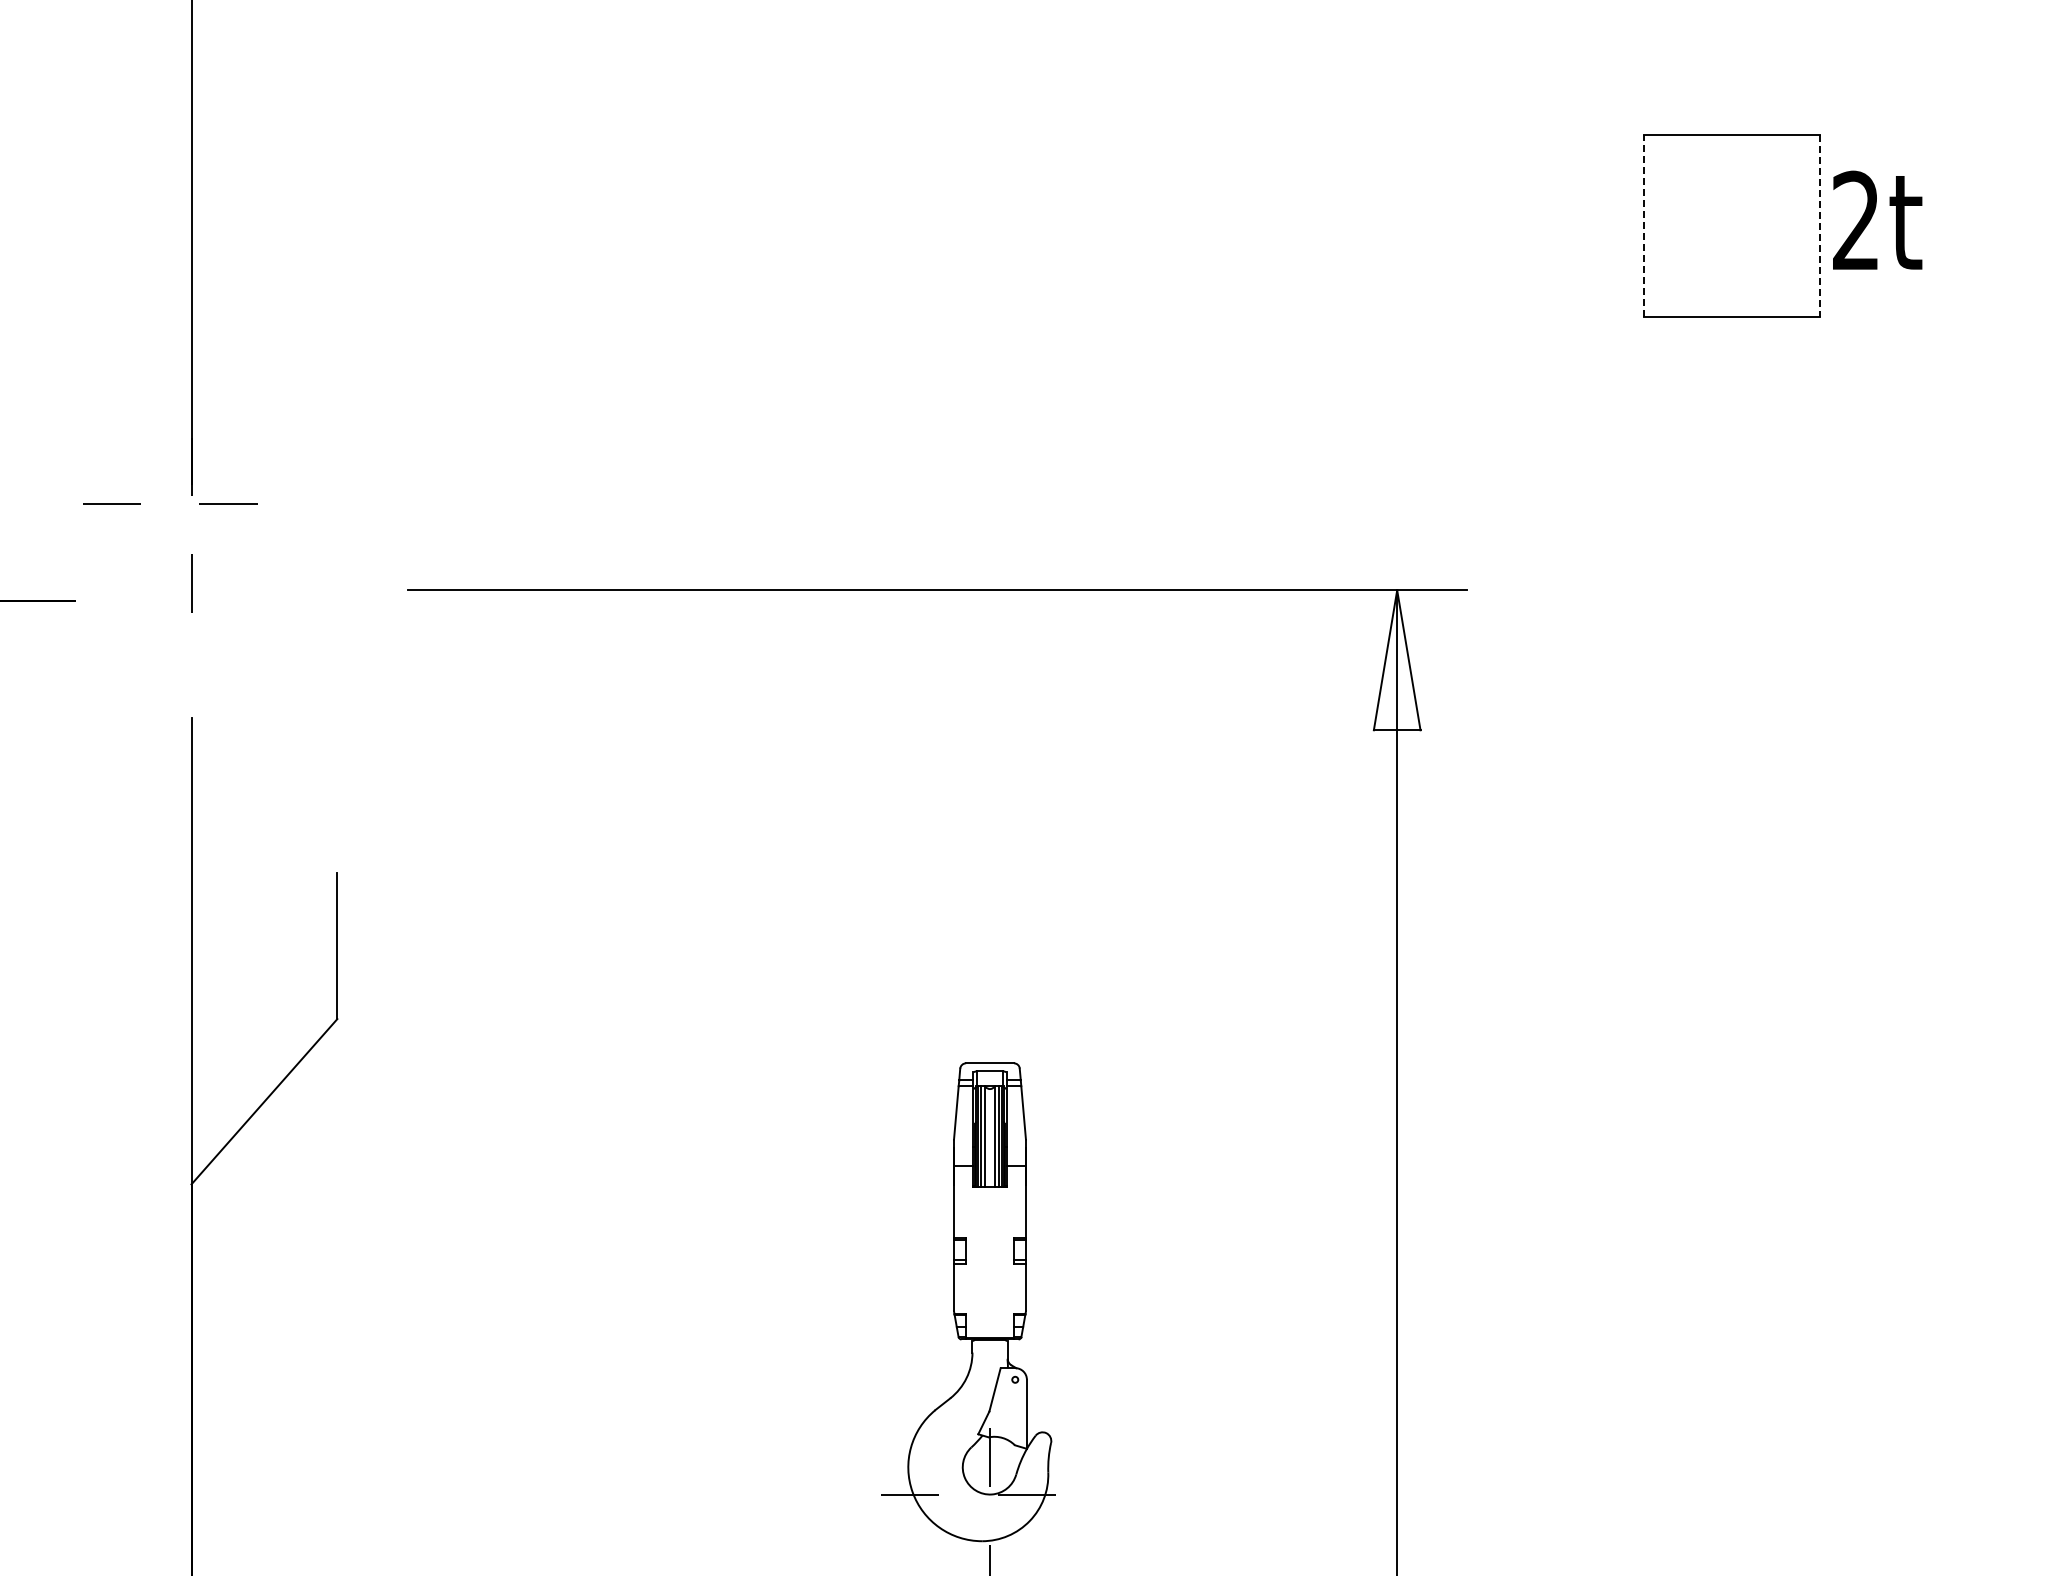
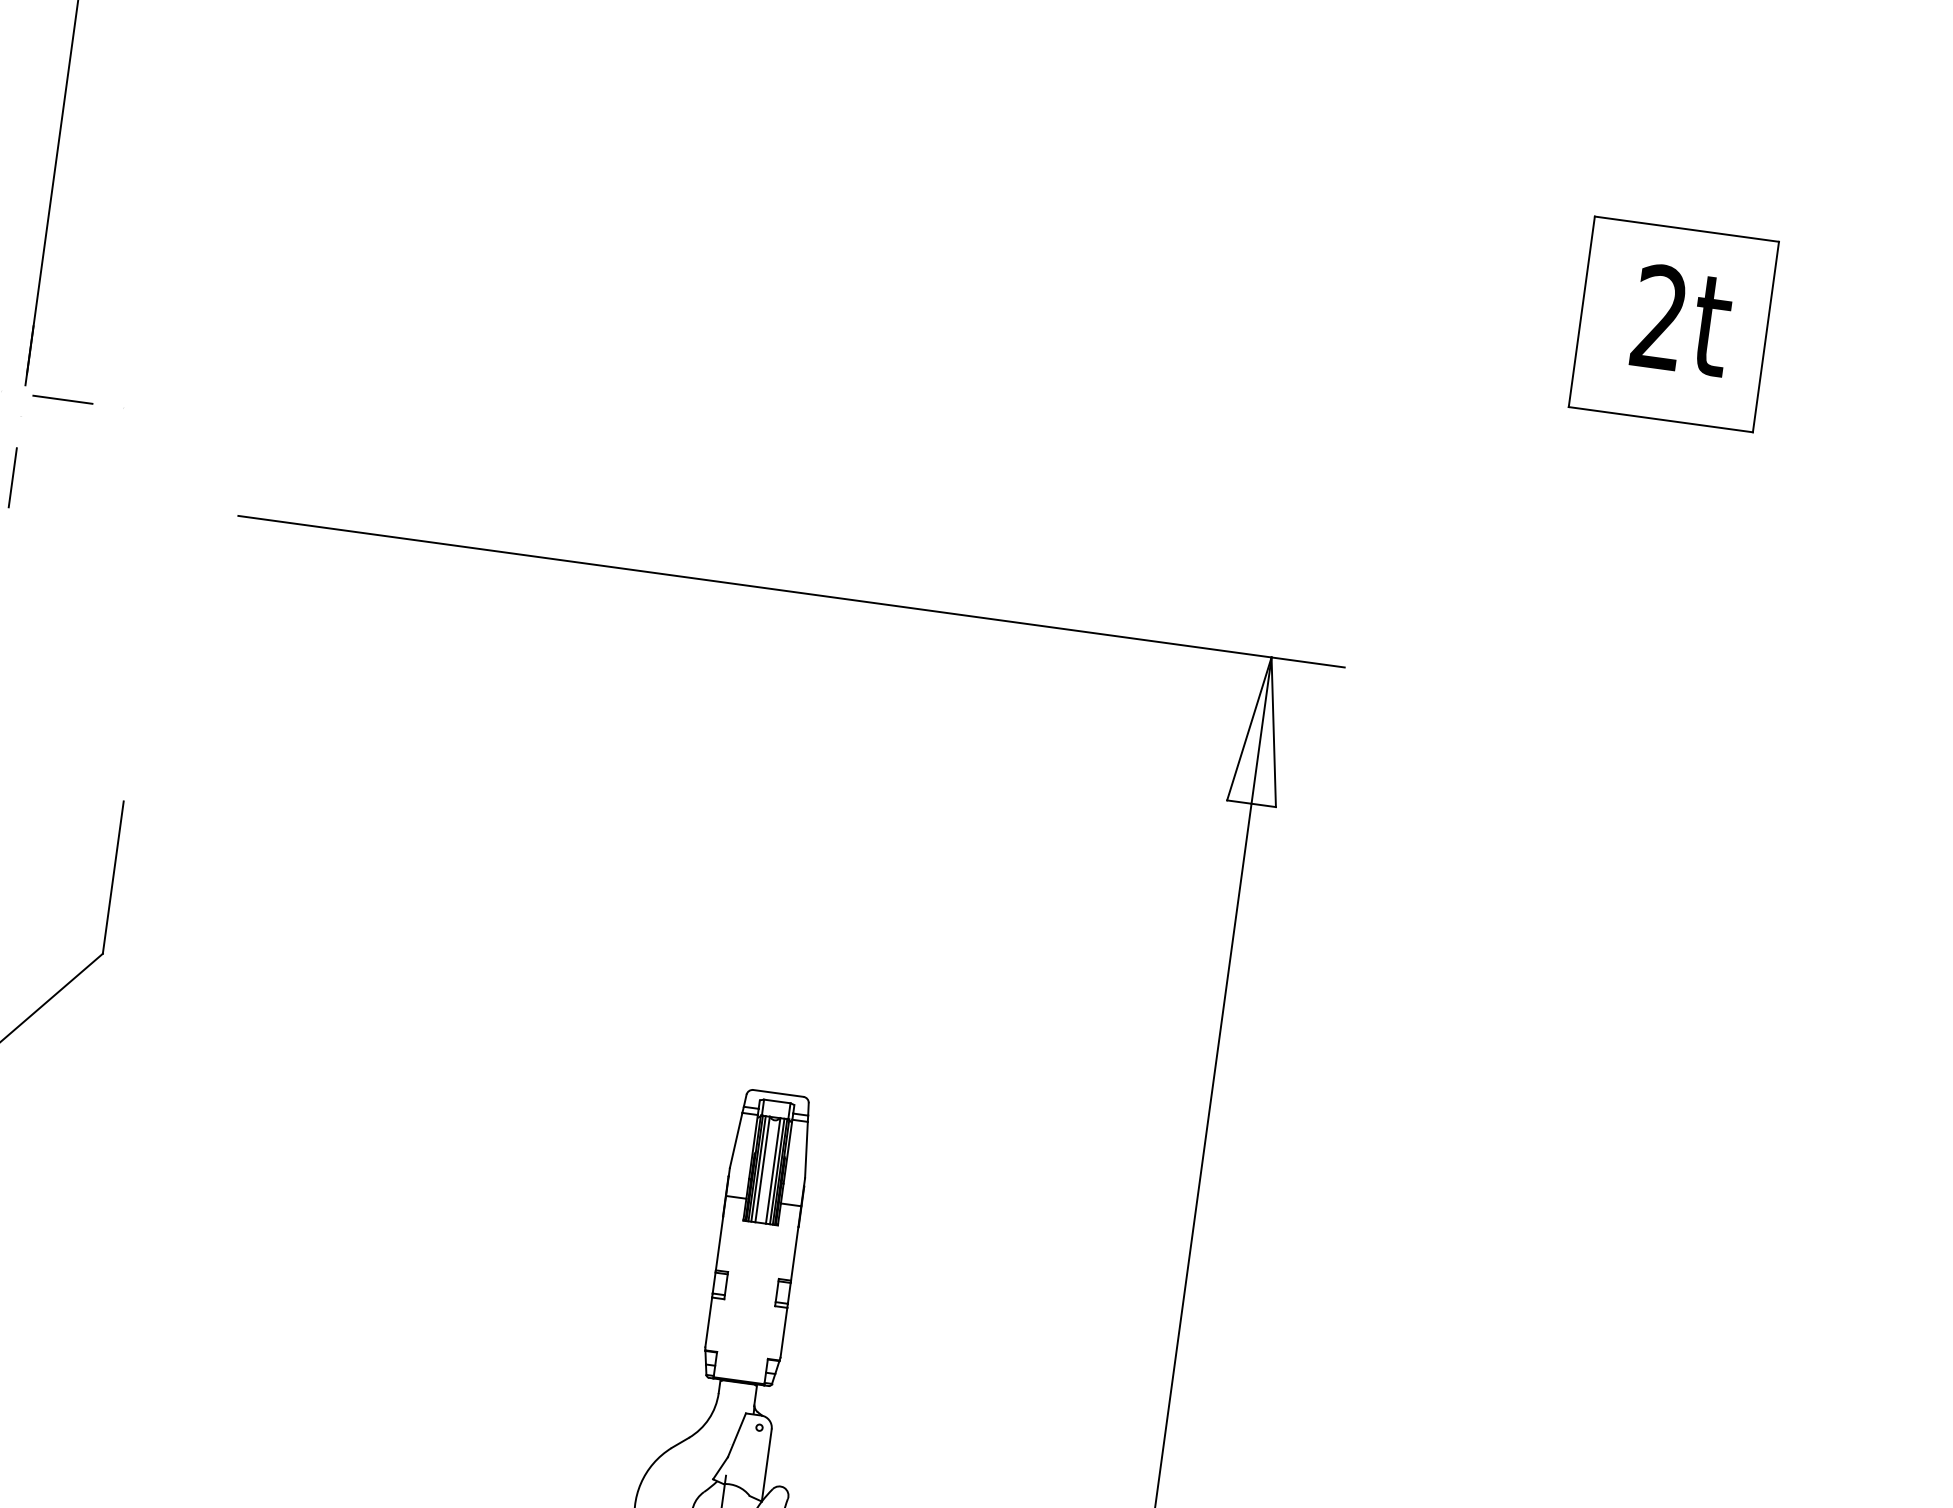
text: (1877, 219) -> (1682, 319), moved
line: (1644, 225) -> (1582, 311), dashed -> solid
line: (1820, 226) -> (1765, 337), dashed -> solid

